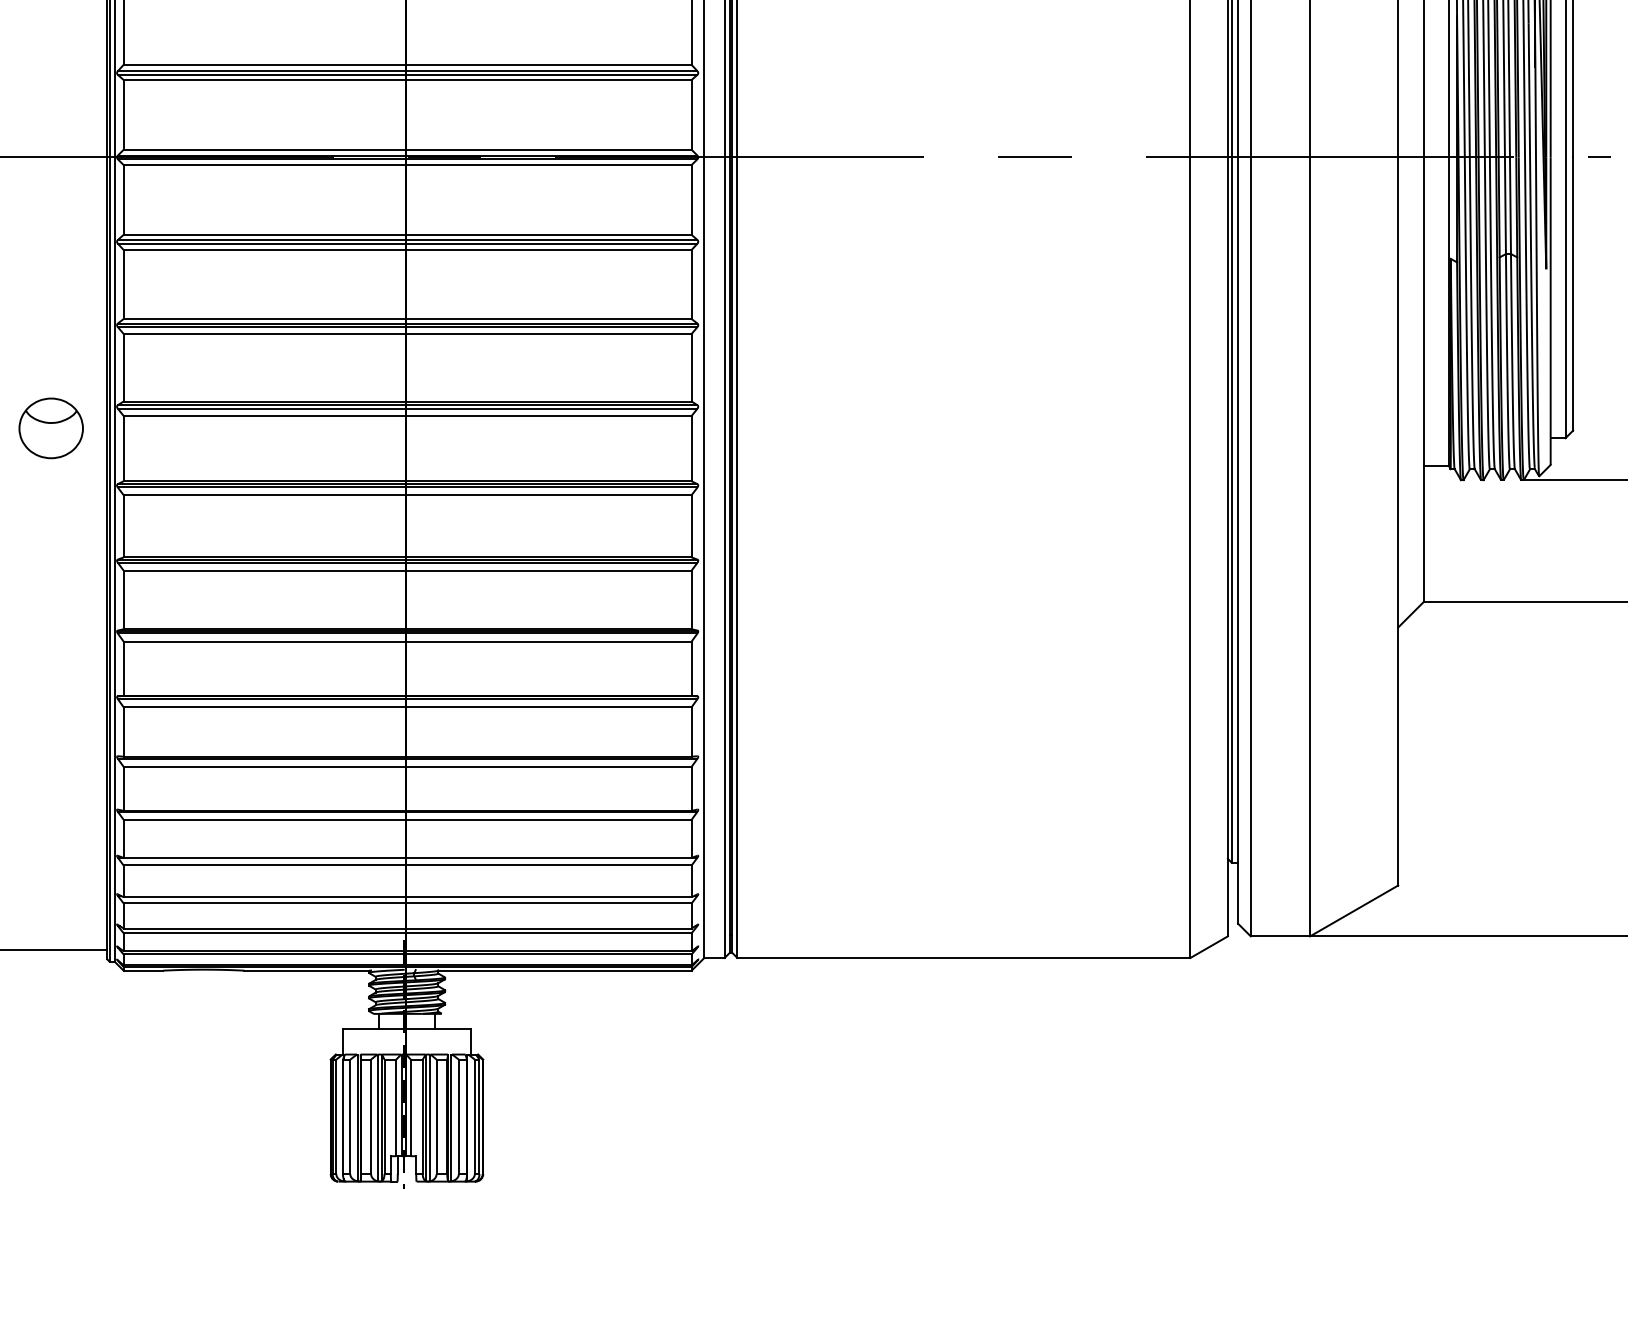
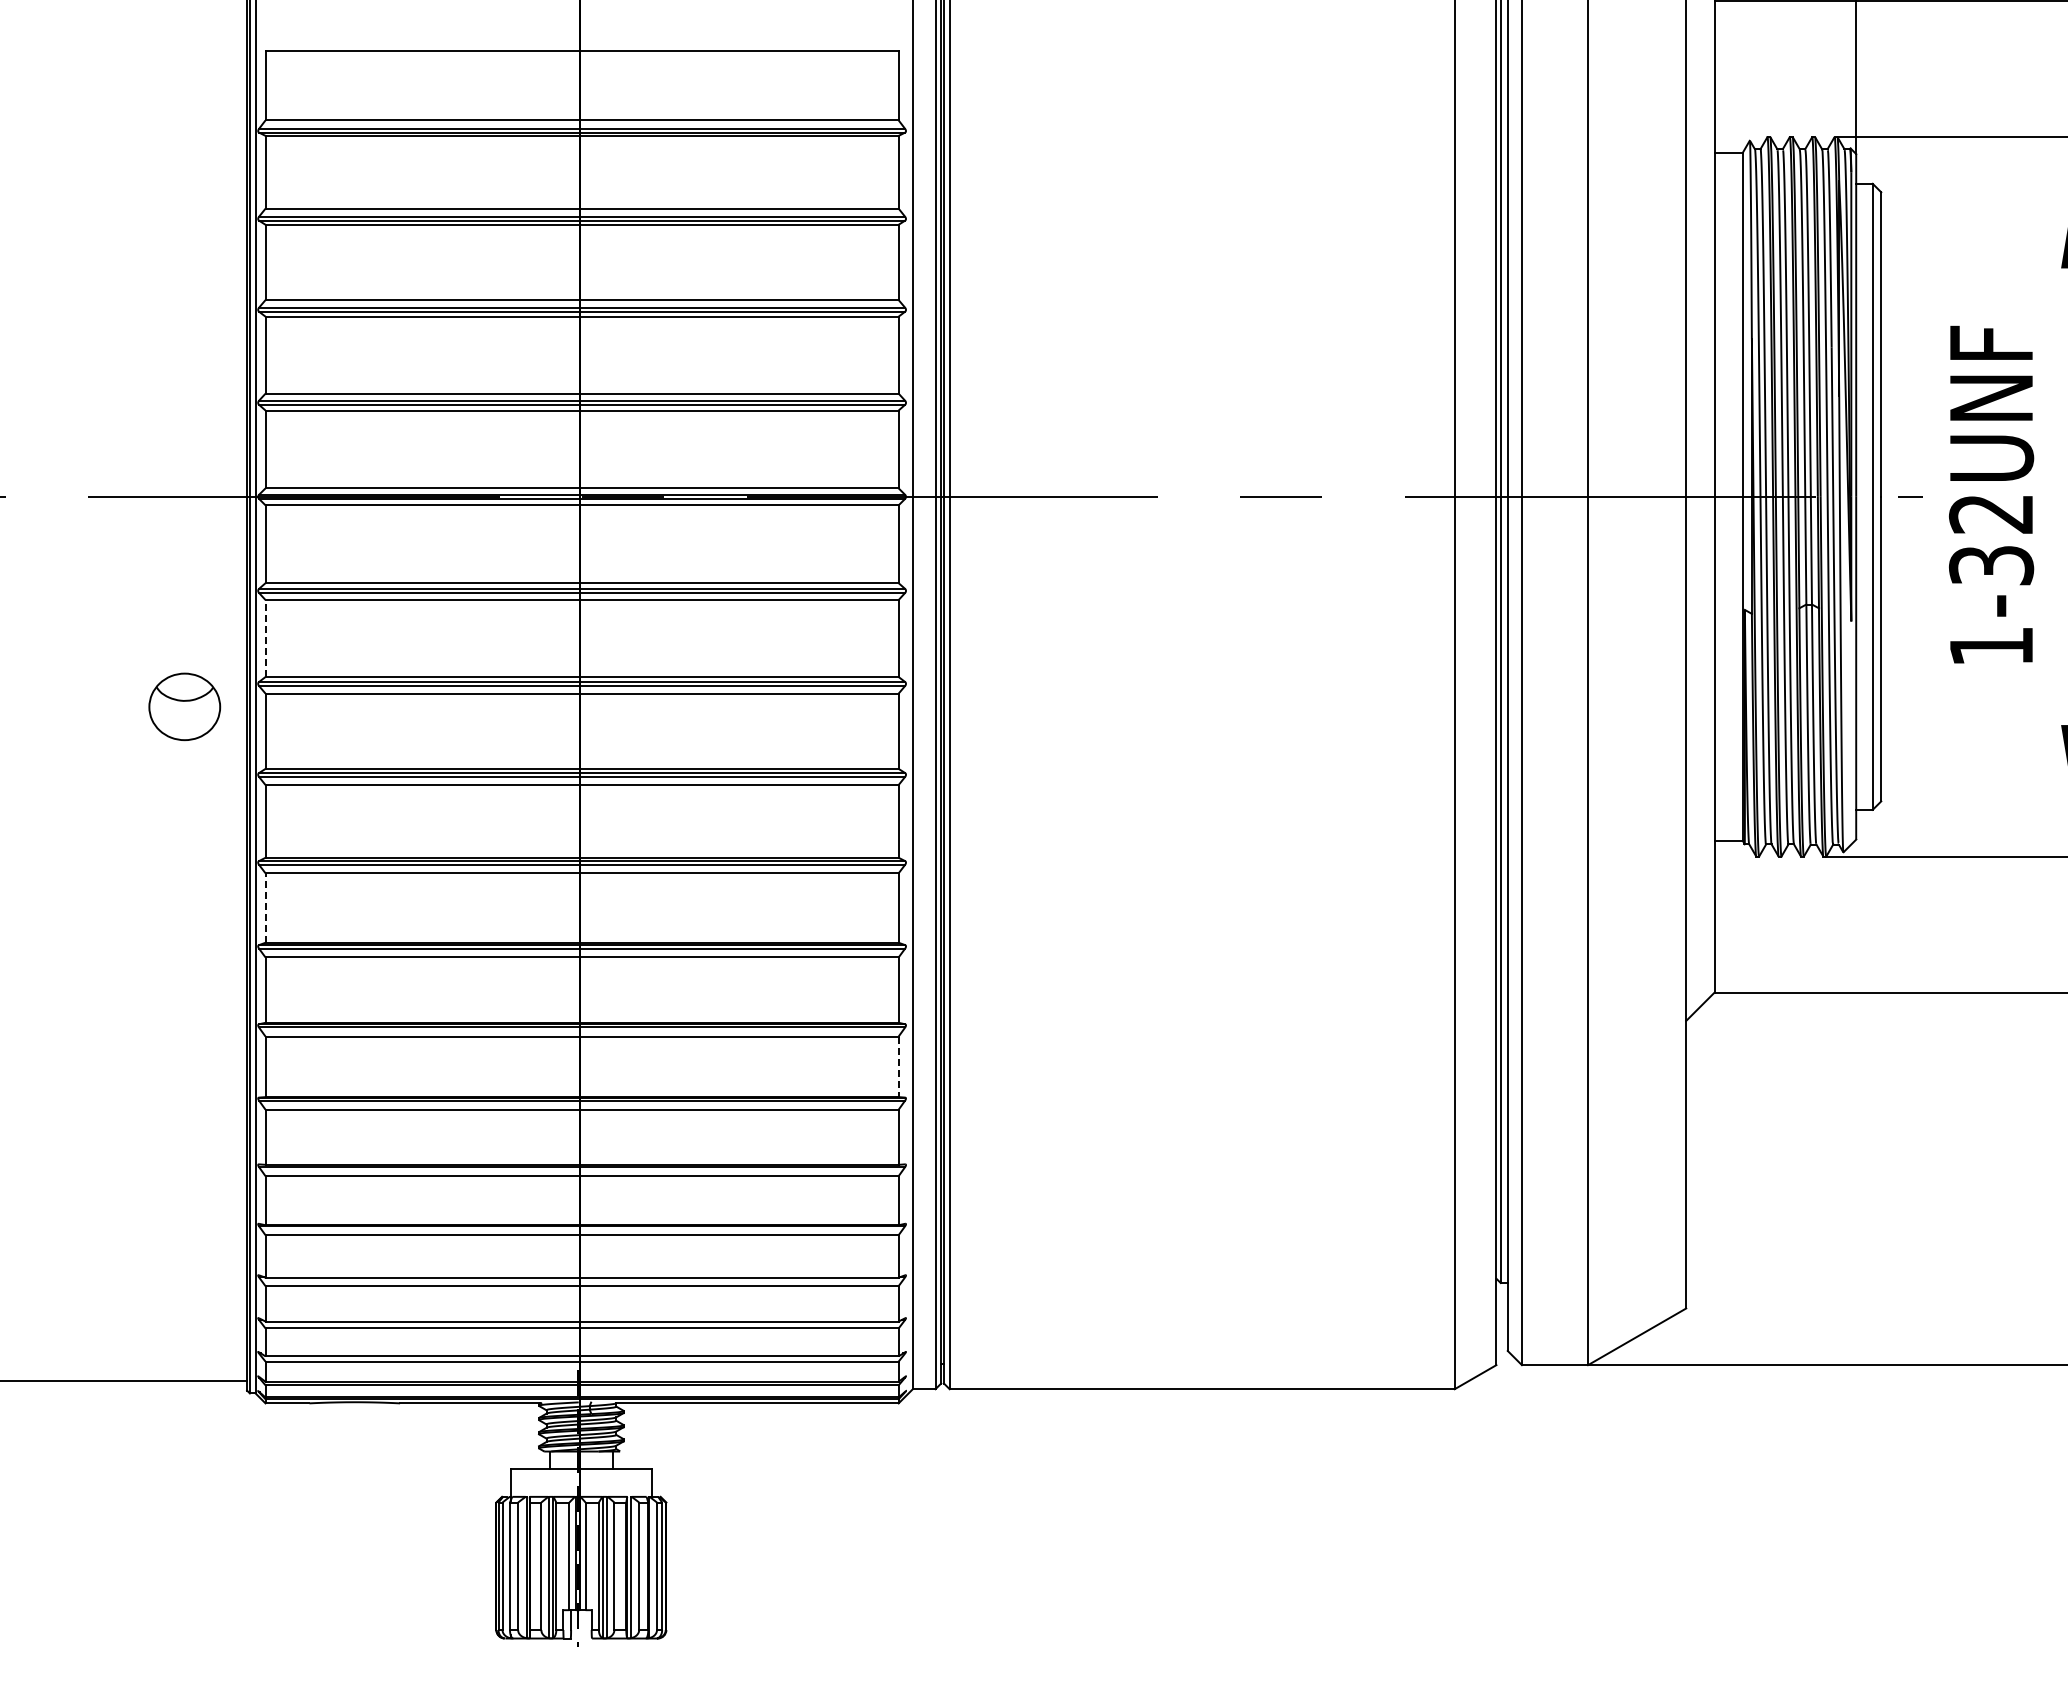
line: (123, 284) -> (265, 638), solid -> dashed
part: (50, 428) -> (184, 706), moved
line: (123, 526) -> (265, 908), solid -> dashed
line: (691, 669) -> (898, 1067), solid -> dashed

